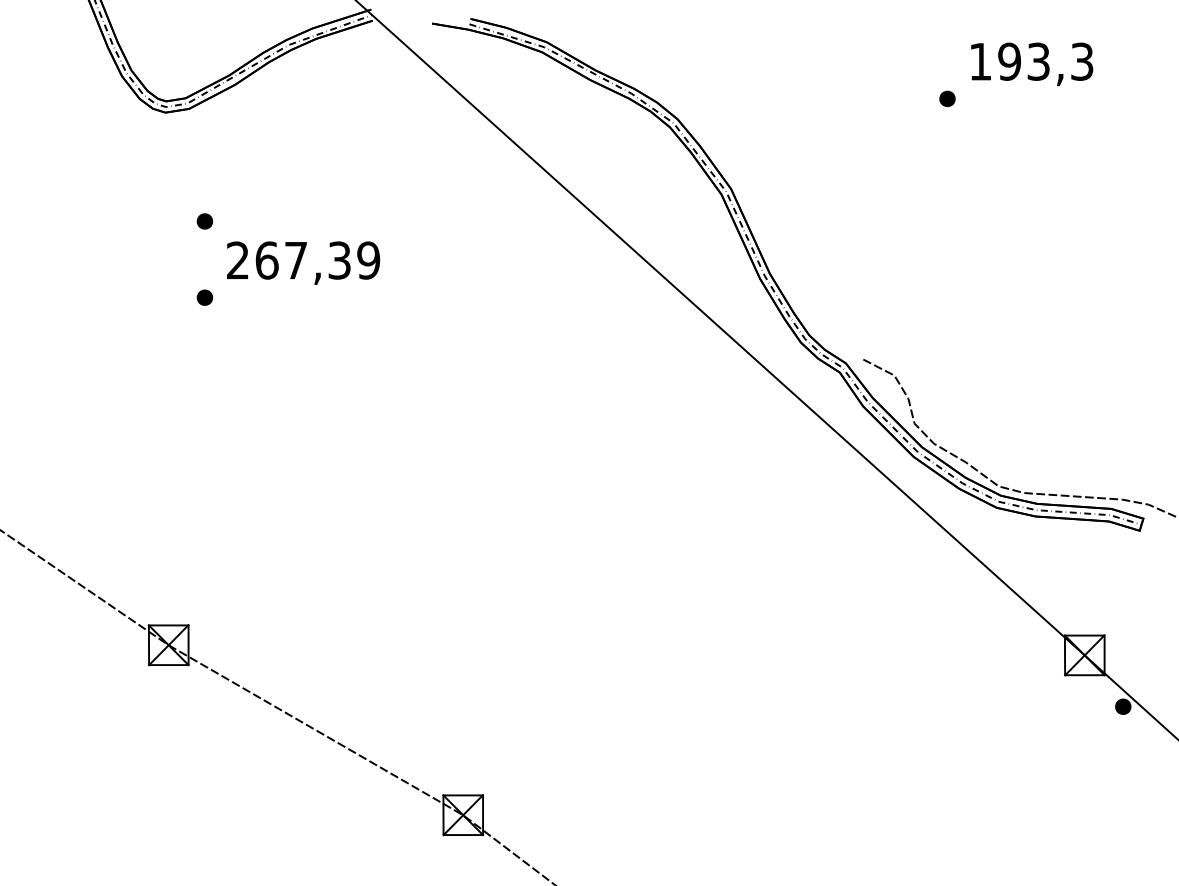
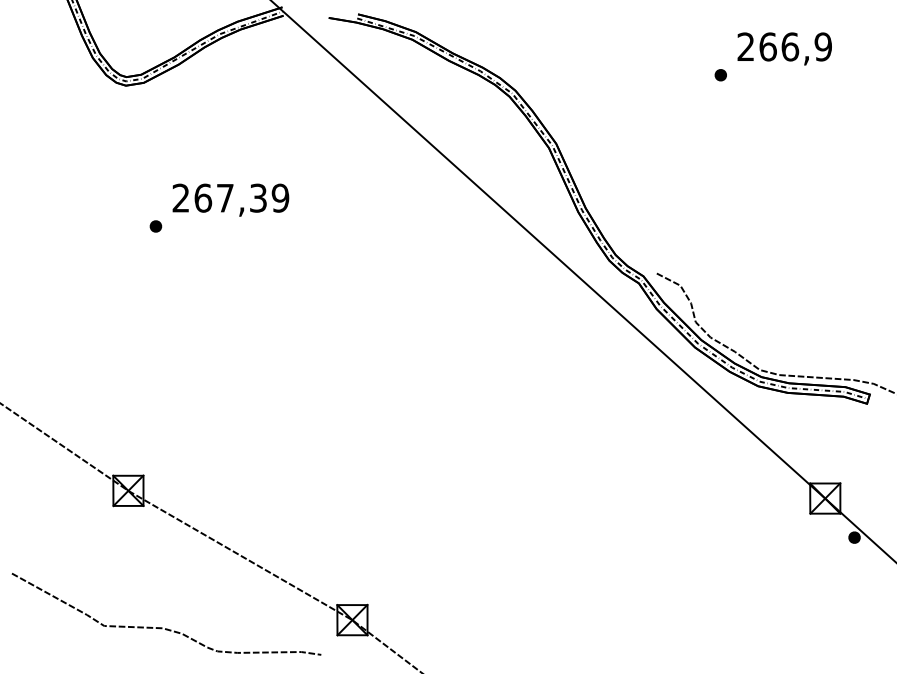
text: (1031, 61) -> (784, 46), 193,3 -> 266,9
part: (204, 221) -> (155, 168), removed
curve: (213, 824) -> (162, 627), added

